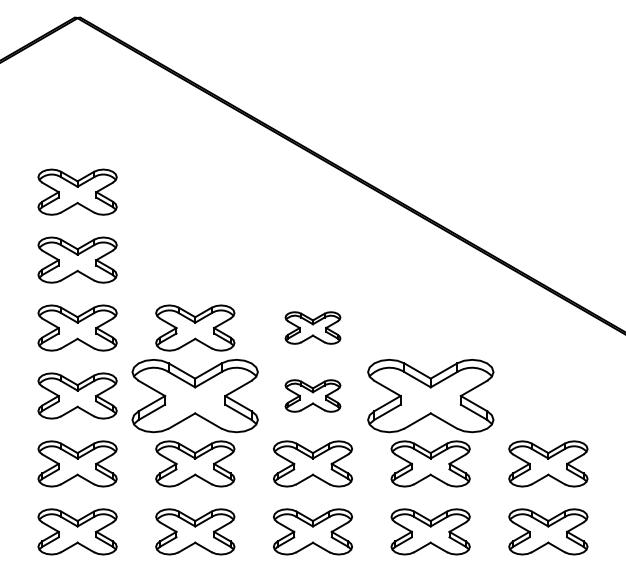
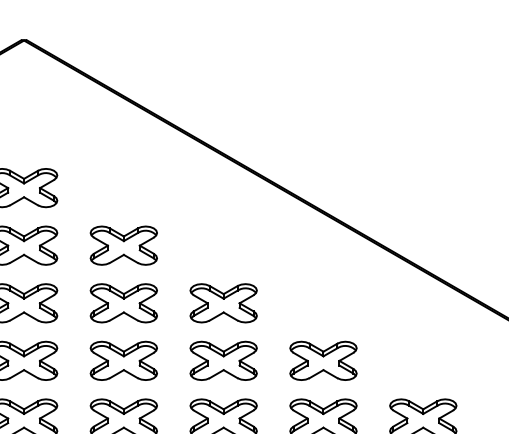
part: (195, 259) -> (124, 245), added
part: (312, 327) -> (223, 302), size x1.43
part: (195, 395) -> (124, 360), size x0.62
part: (312, 395) -> (223, 360), size x1.43
part: (430, 395) -> (323, 360), size x0.62

